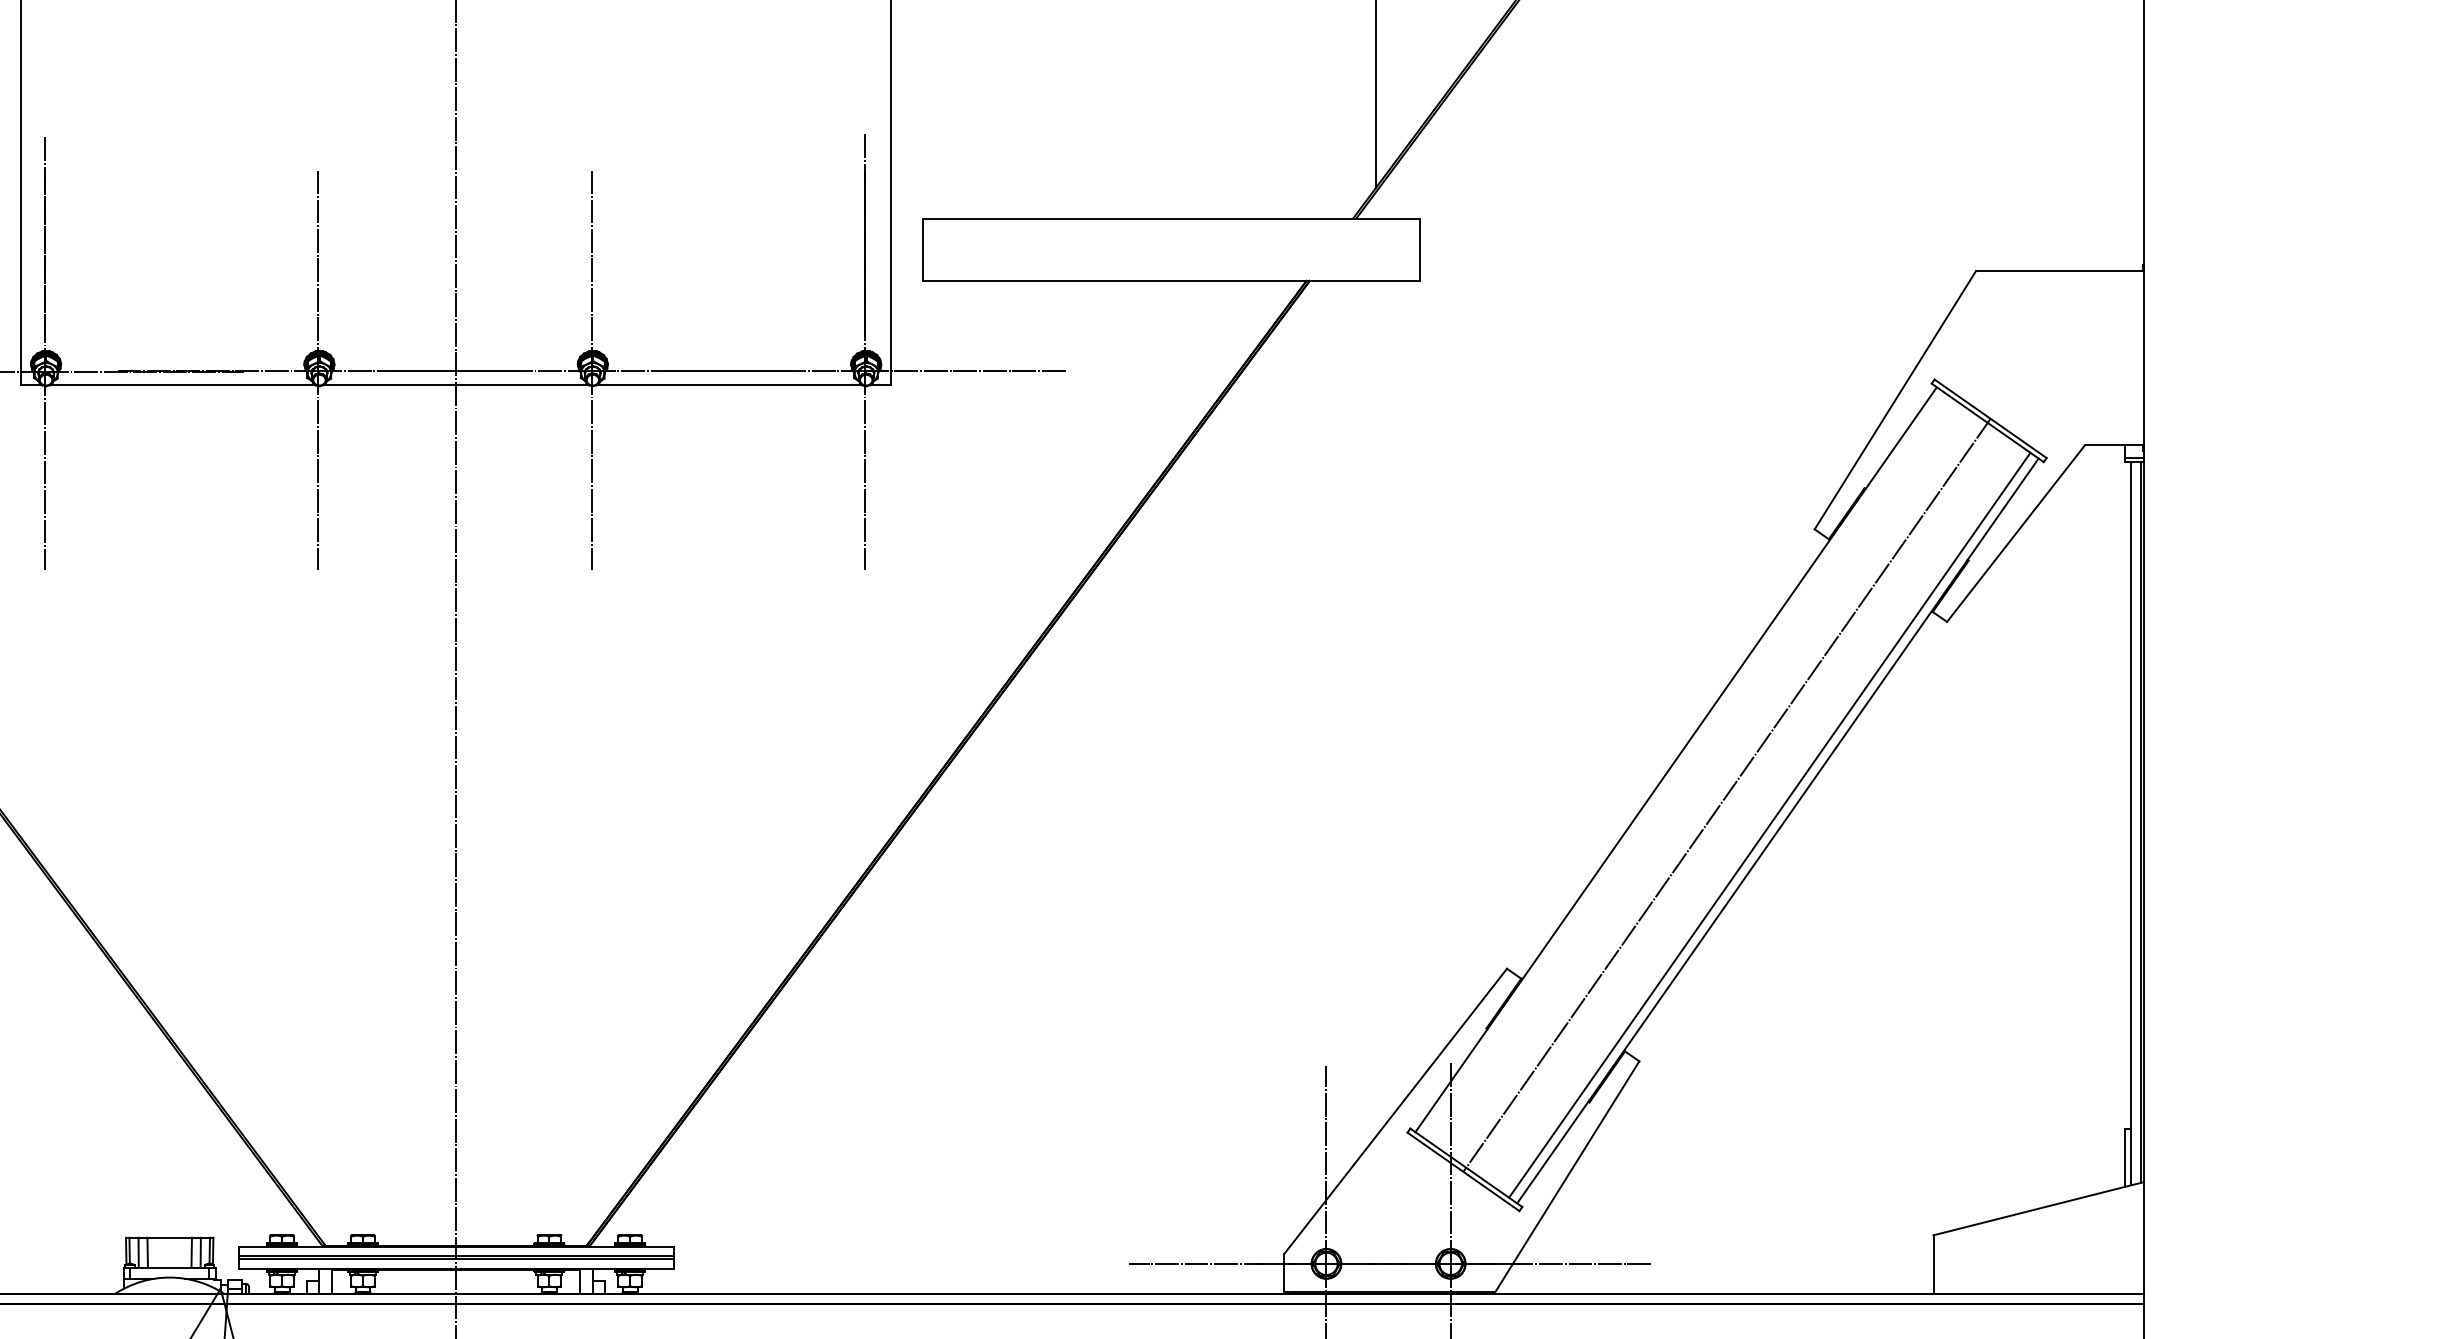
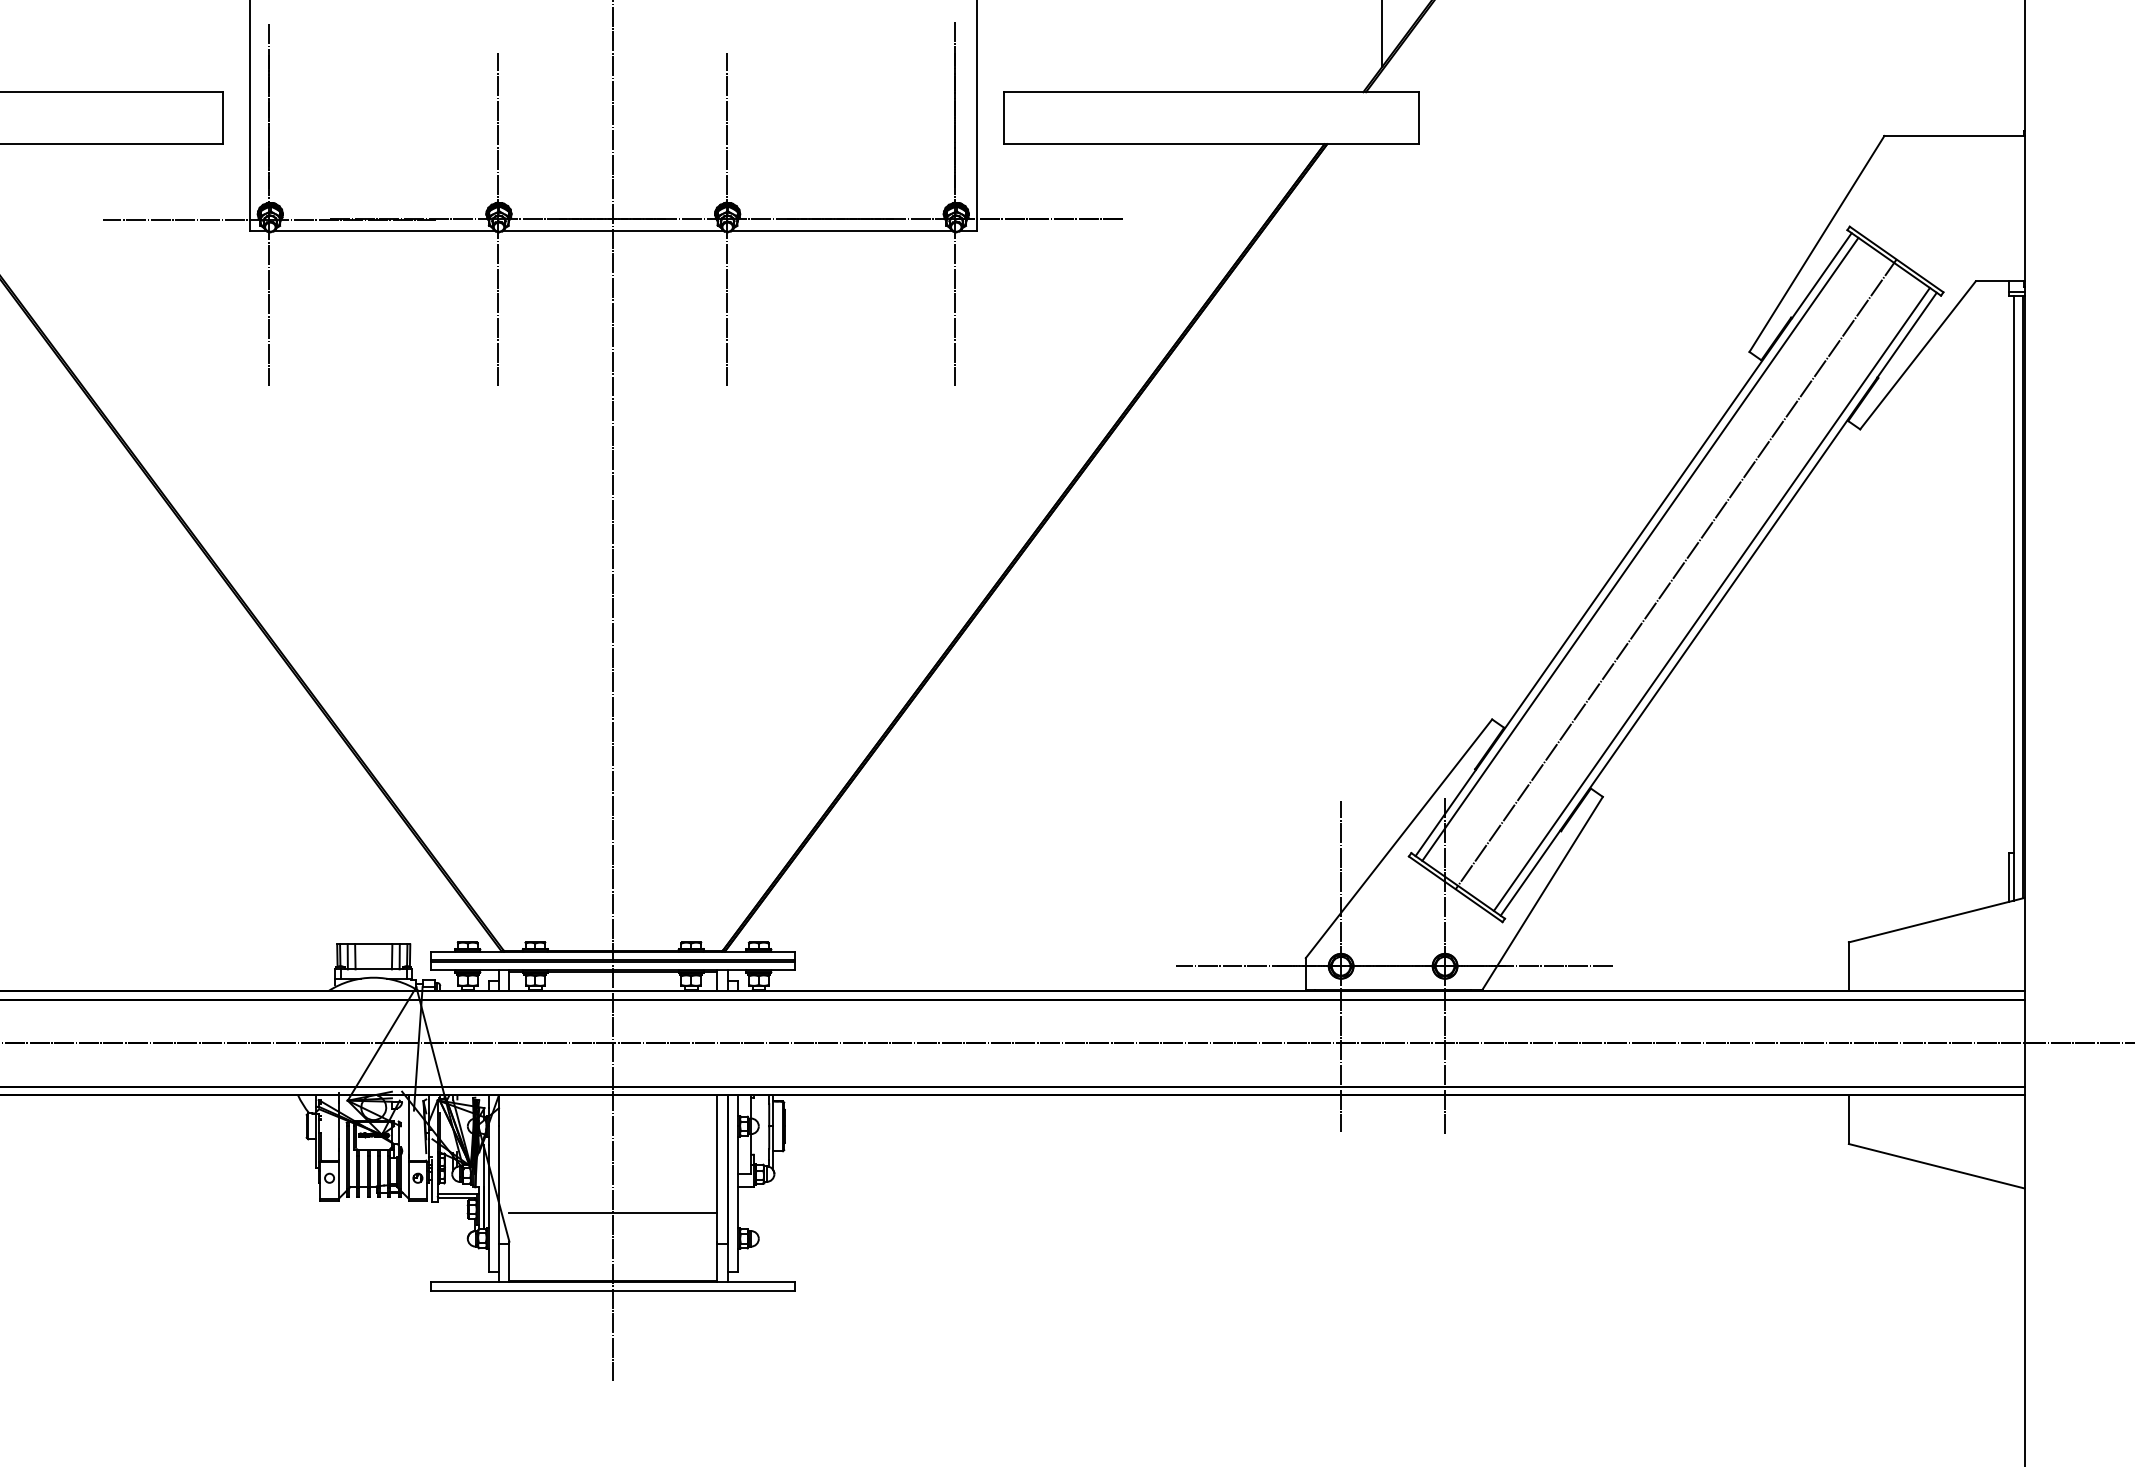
line: (1684, 764) -> (1640, 548), added

